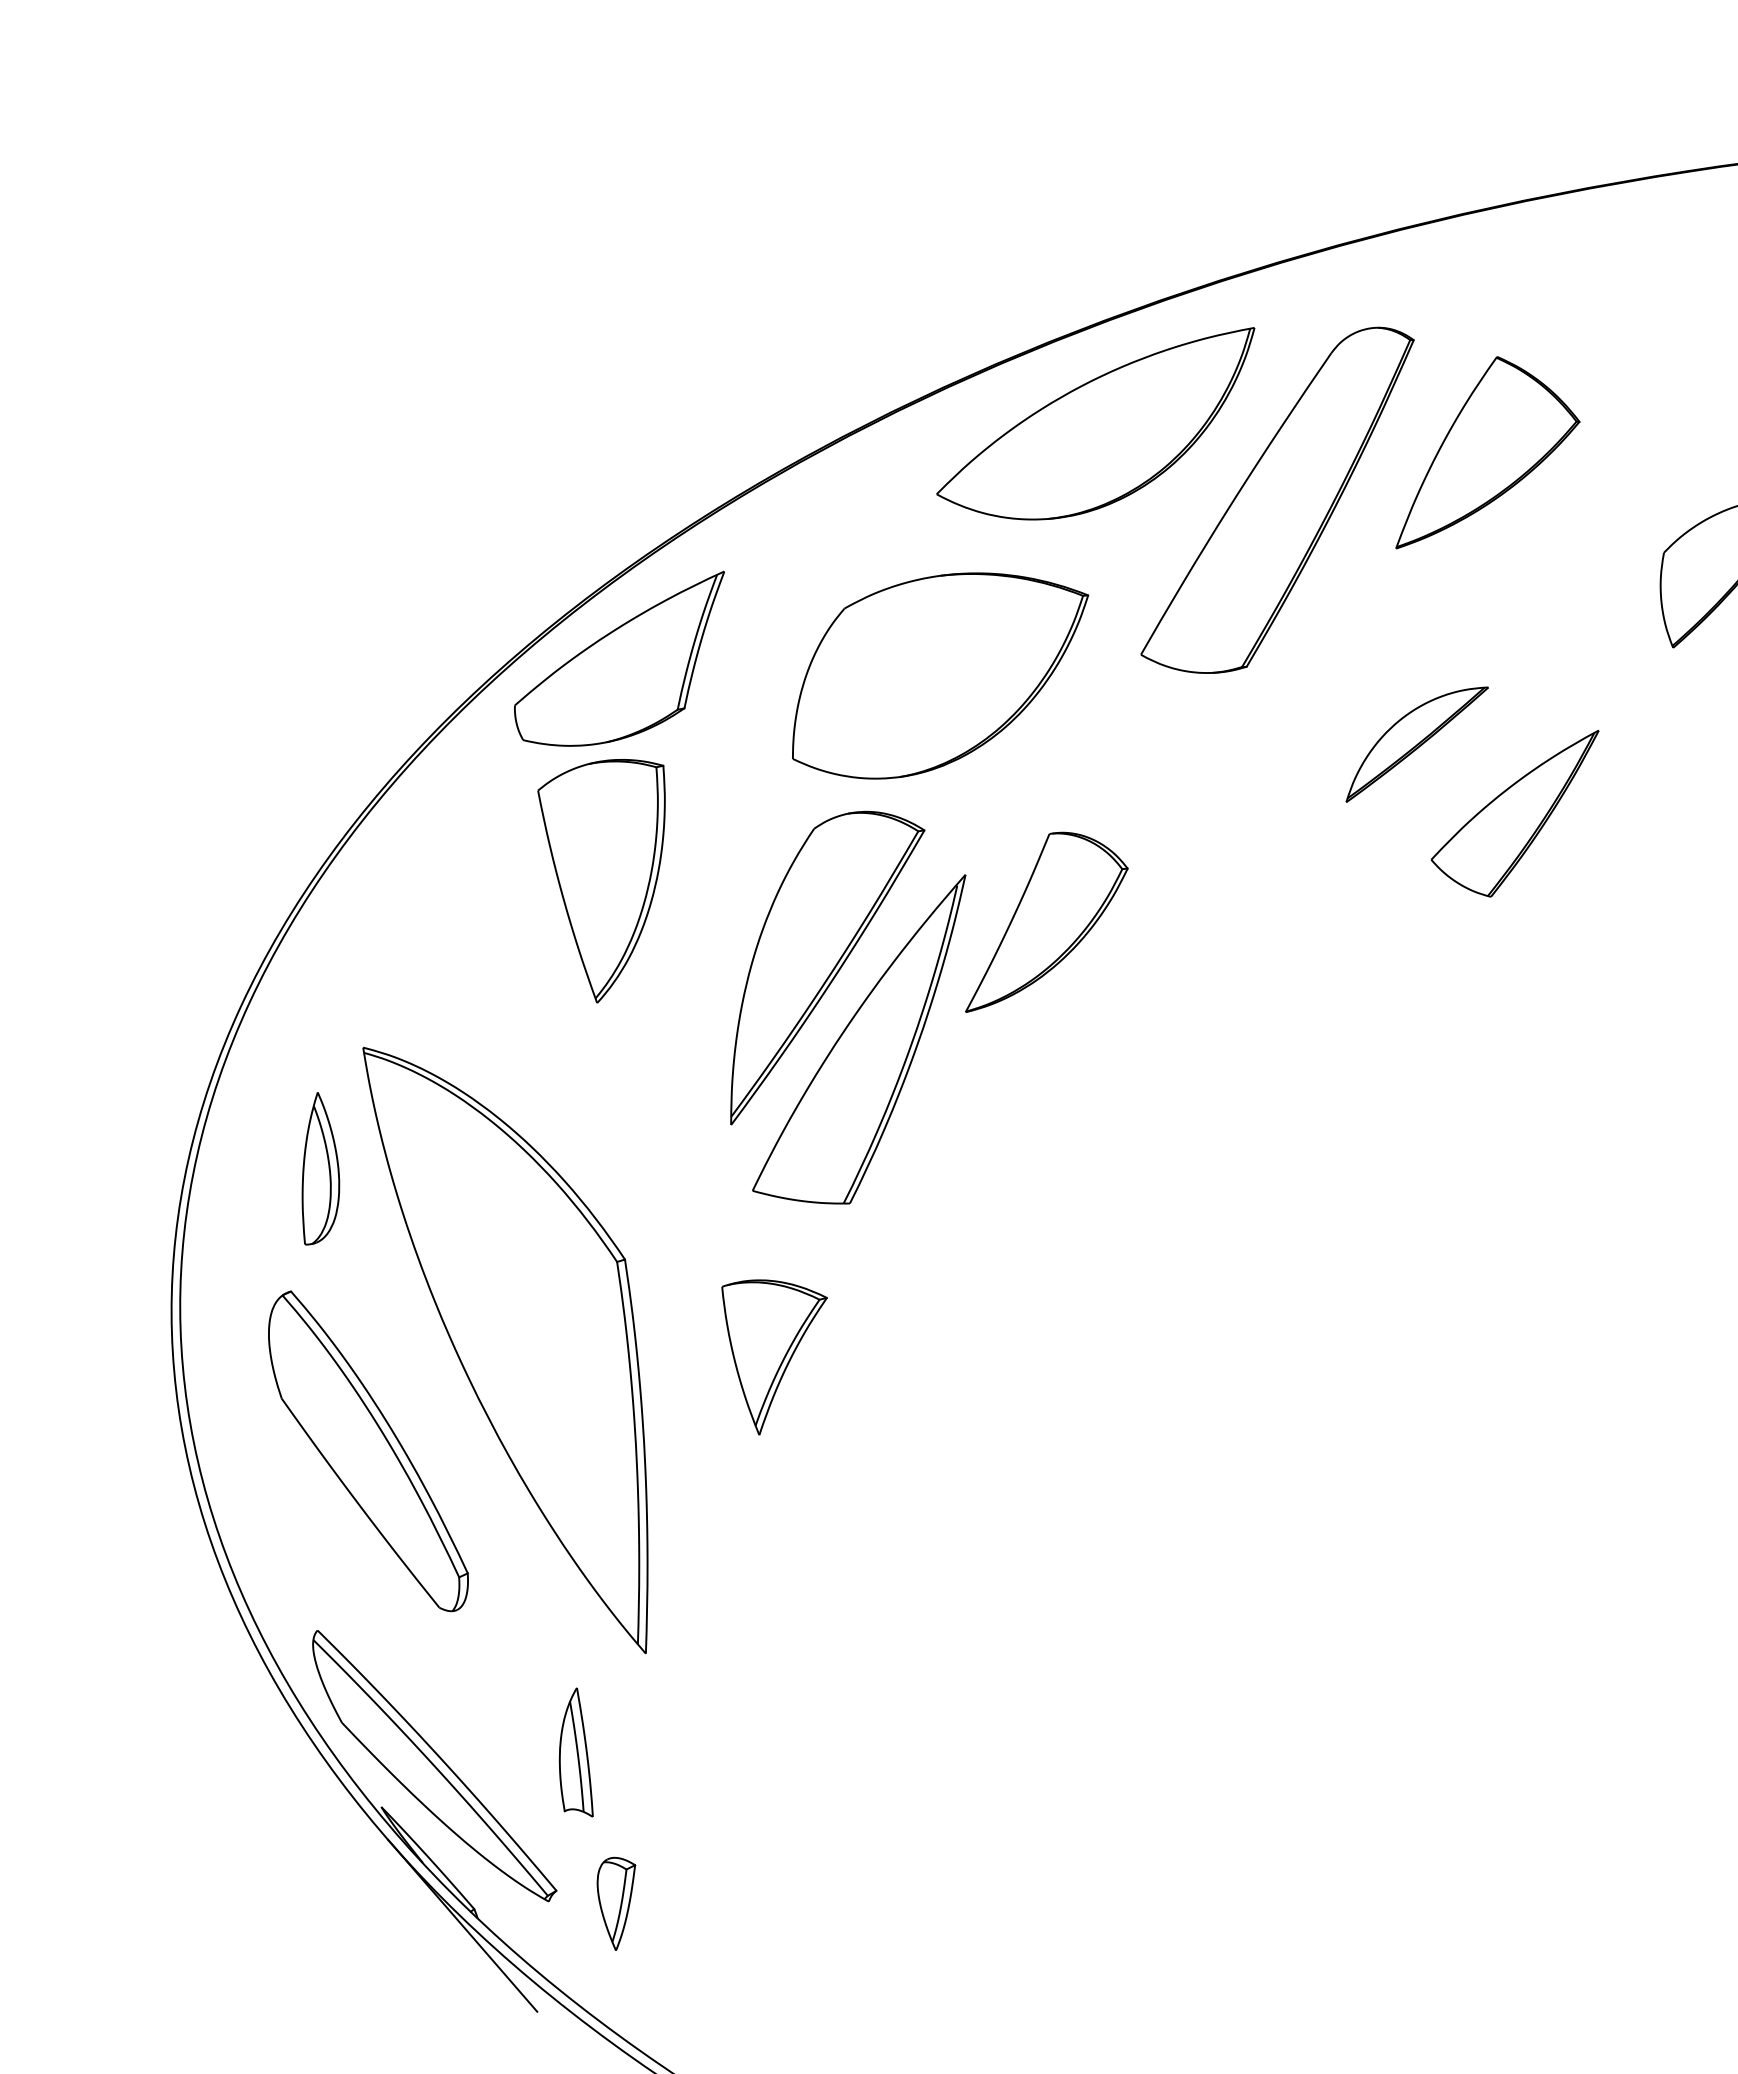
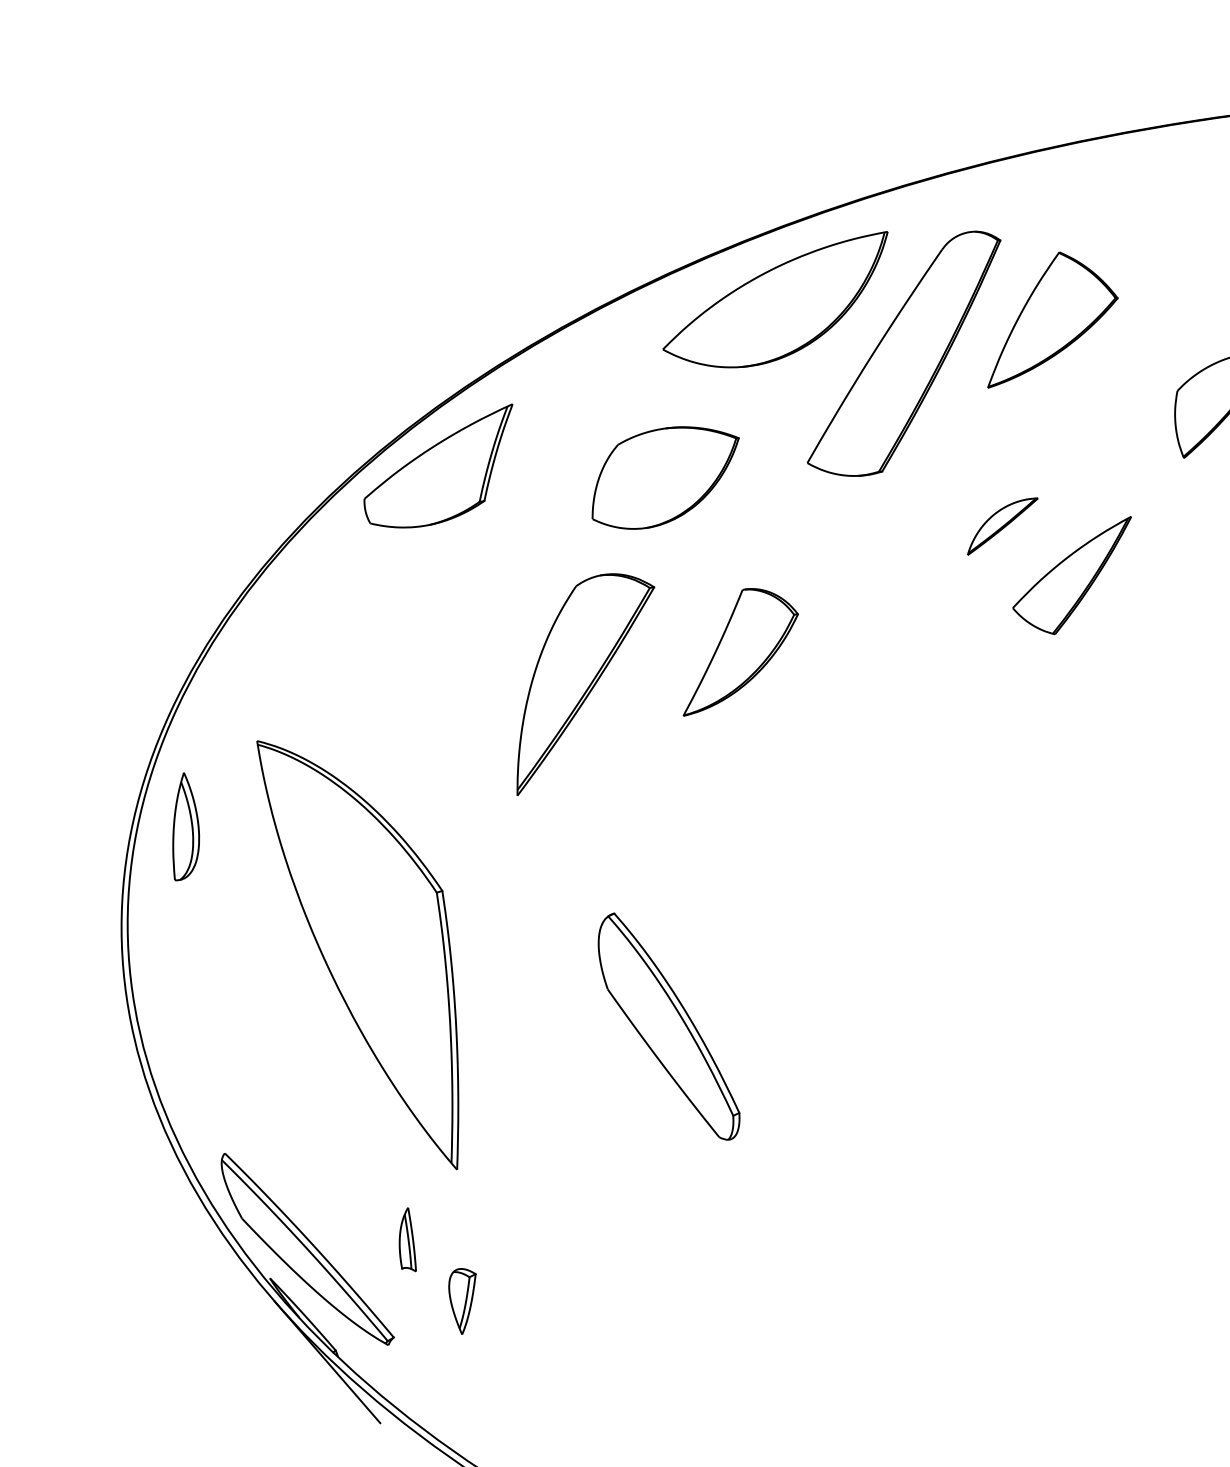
part: (940, 675) -> (665, 477), size x0.7
part: (1416, 744) -> (1002, 526), size x0.7
part: (601, 881) -> (425, 623), removed
part: (859, 1039) -> (608, 735), removed
part: (320, 1168) -> (185, 826), moved
part: (774, 1357) -> (548, 960), removed
part: (368, 1451) -> (669, 1026), moved
part: (575, 1752) -> (407, 1239), size x0.7
part: (616, 1903) -> (462, 1301), moved

